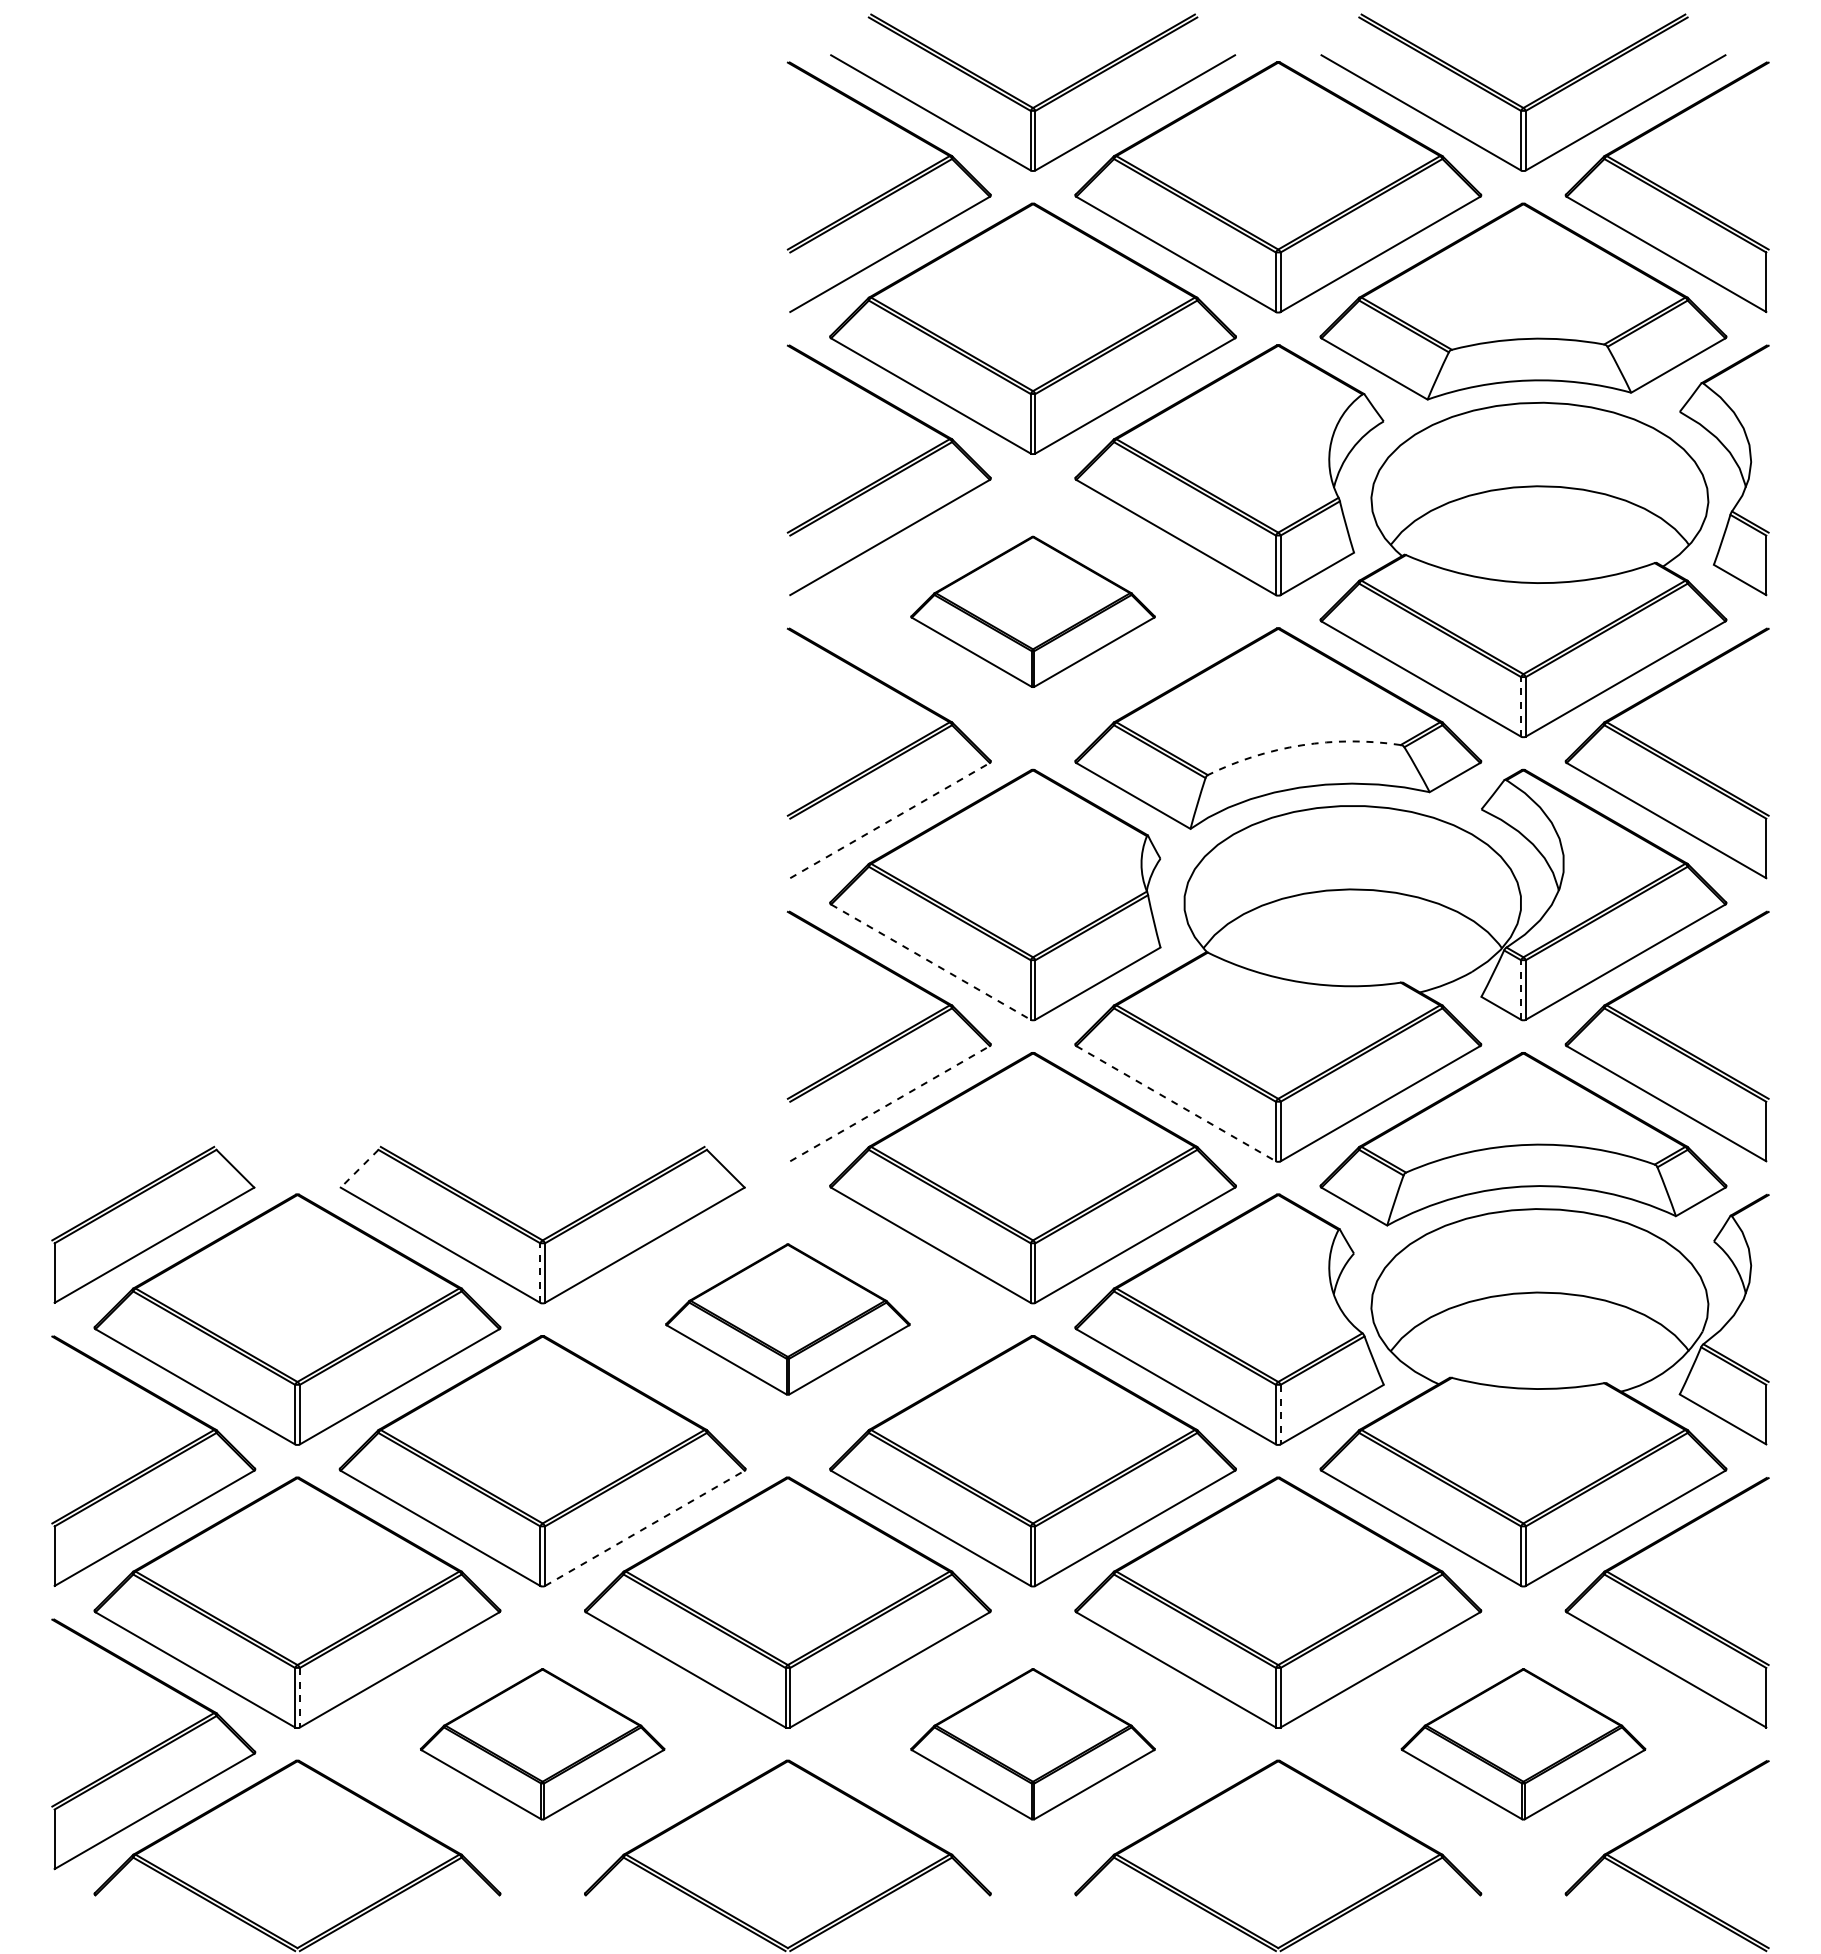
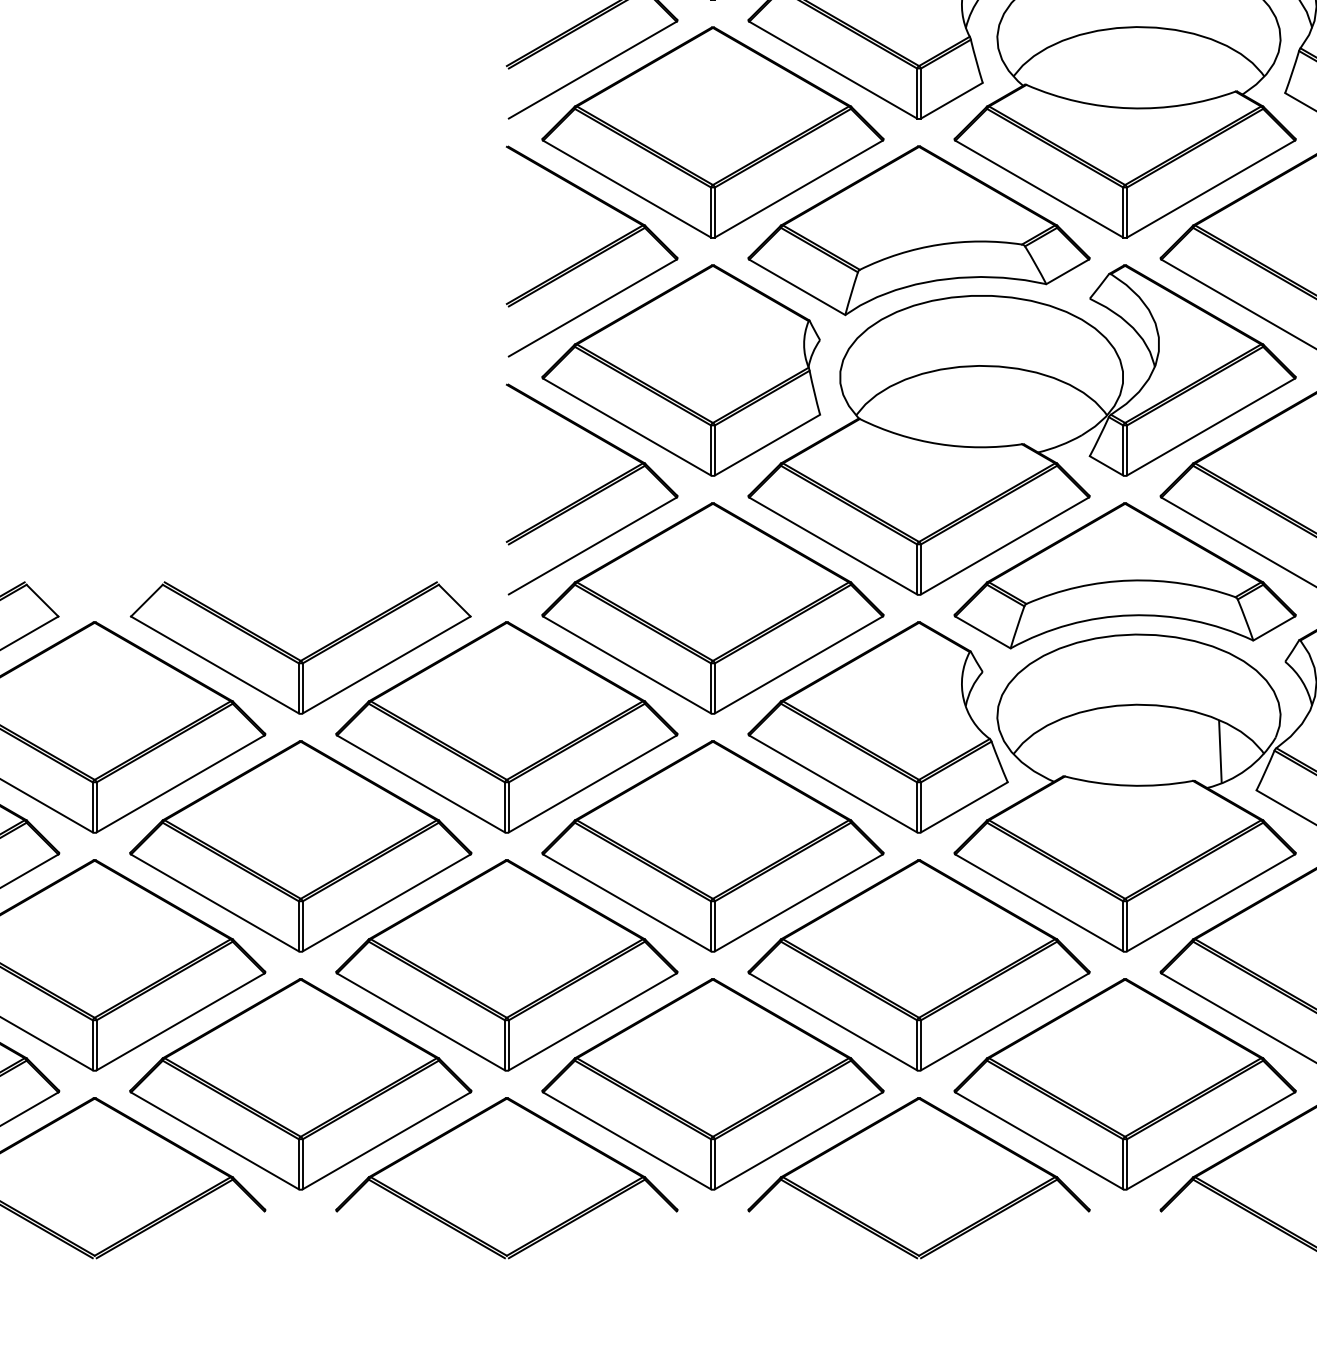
part: (1032, 611) -> (712, 132), size x1.67
line: (1521, 706) -> (1123, 212), dashed -> solid
arc: (1302, 745) -> (939, 244), dashed -> solid
line: (890, 820) -> (593, 307), dashed -> solid
line: (931, 962) -> (627, 427), dashed -> solid
line: (1521, 990) -> (1123, 450), dashed -> solid
line: (890, 1103) -> (593, 545), dashed -> solid
line: (1176, 1103) -> (833, 545), dashed -> solid
line: (359, 1168) -> (146, 600), dashed -> solid
line: (540, 1273) -> (298, 688), dashed -> solid
part: (787, 1319) -> (506, 727), size x1.67
line: (1636, 1347) -> (1220, 750), added
line: (1280, 1414) -> (920, 807), dashed -> solid
line: (645, 1528) -> (387, 903), dashed -> solid
line: (299, 1697) -> (96, 1045), dashed -> solid
part: (542, 1744) -> (300, 1084), size x1.67
part: (1032, 1744) -> (712, 1084), size x1.67
part: (1523, 1744) -> (1125, 1084), size x1.67

